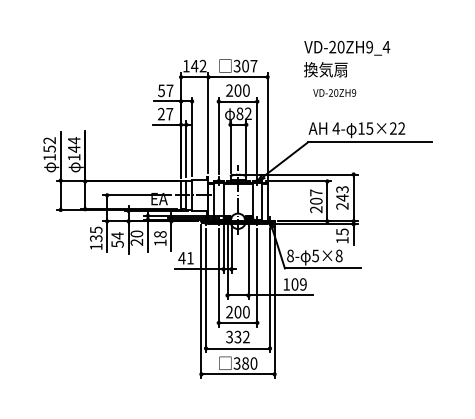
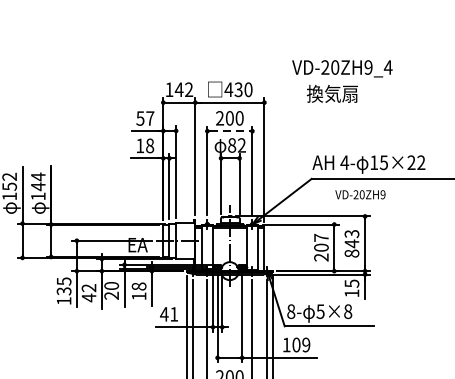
text: (347, 47) -> (342, 67), moved
text: (245, 65) -> (238, 88), 307 -> 430
text: (334, 92) -> (360, 194), moved
line: (238, 101) -> (230, 131), solid -> dashed
text: (165, 113) -> (145, 145), 27 -> 18
text: (342, 205) -> (352, 252), 243 -> 843
text: (117, 239) -> (88, 292), 54 -> 42

